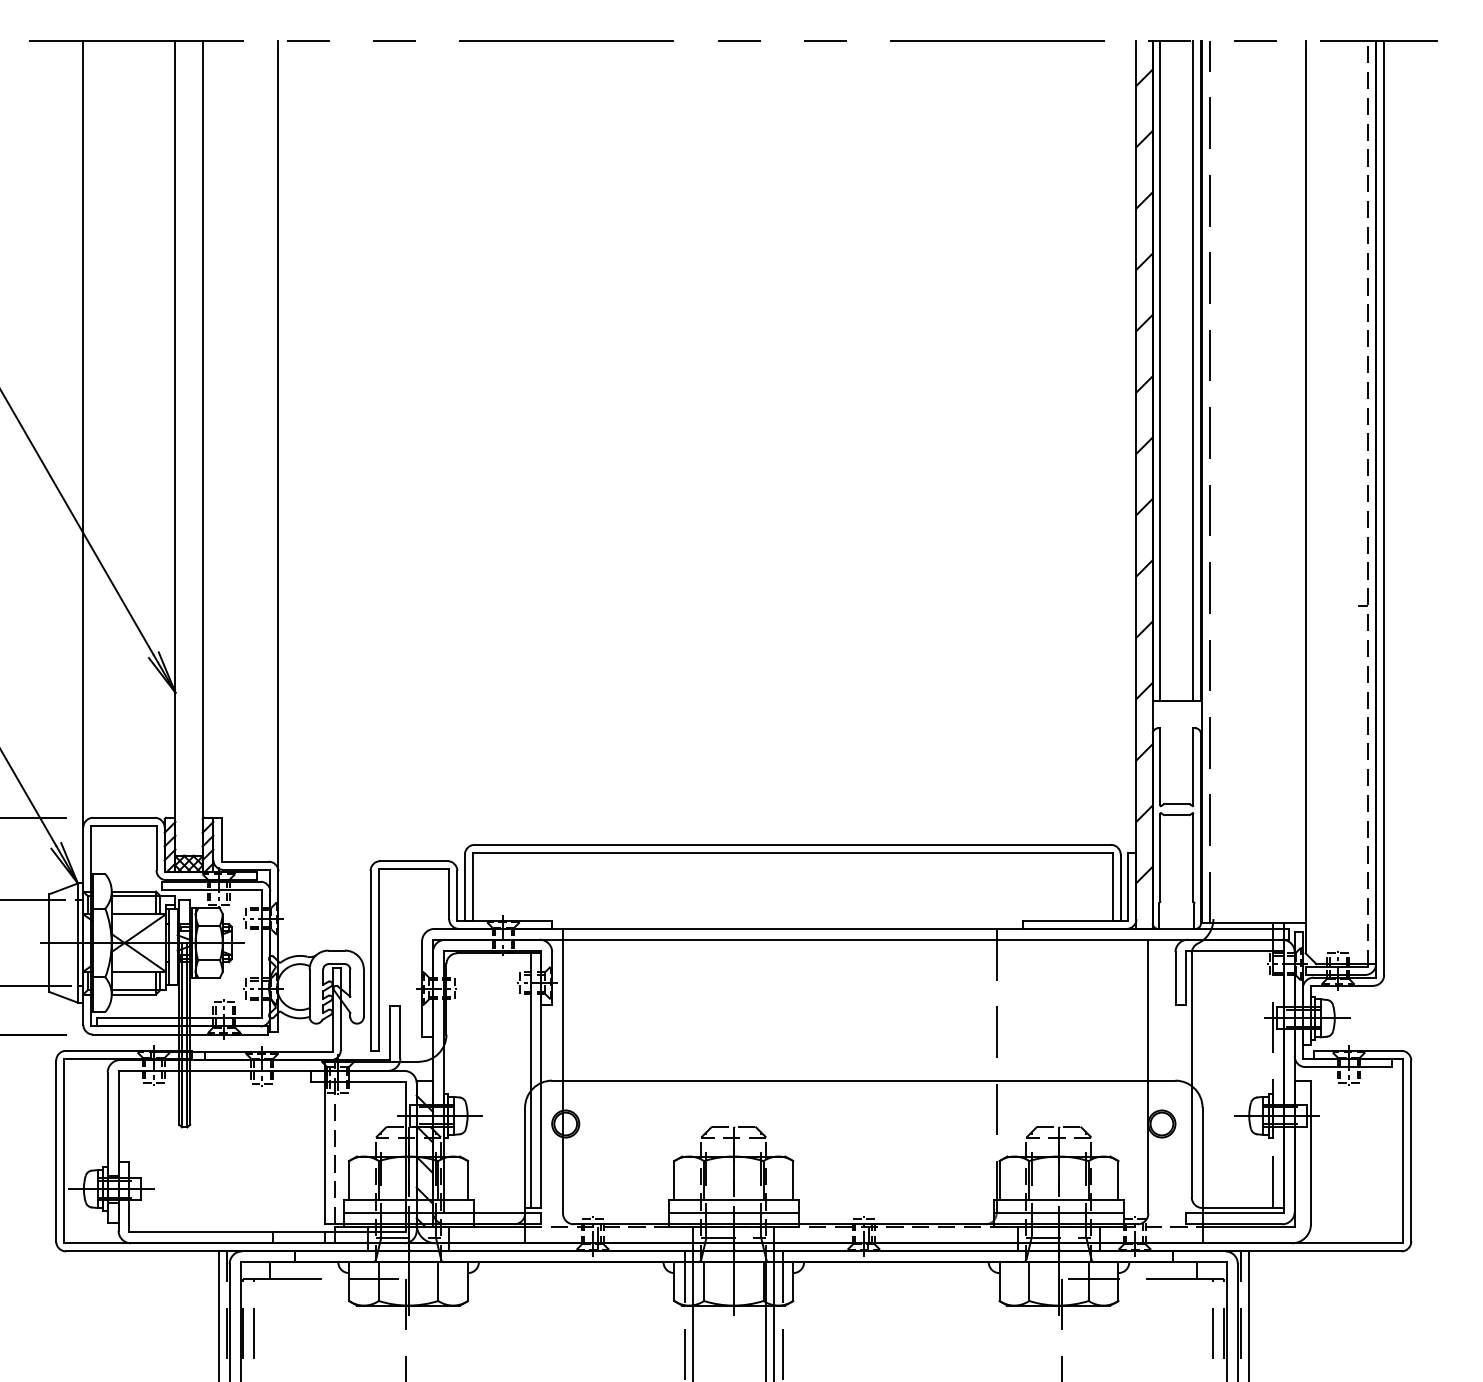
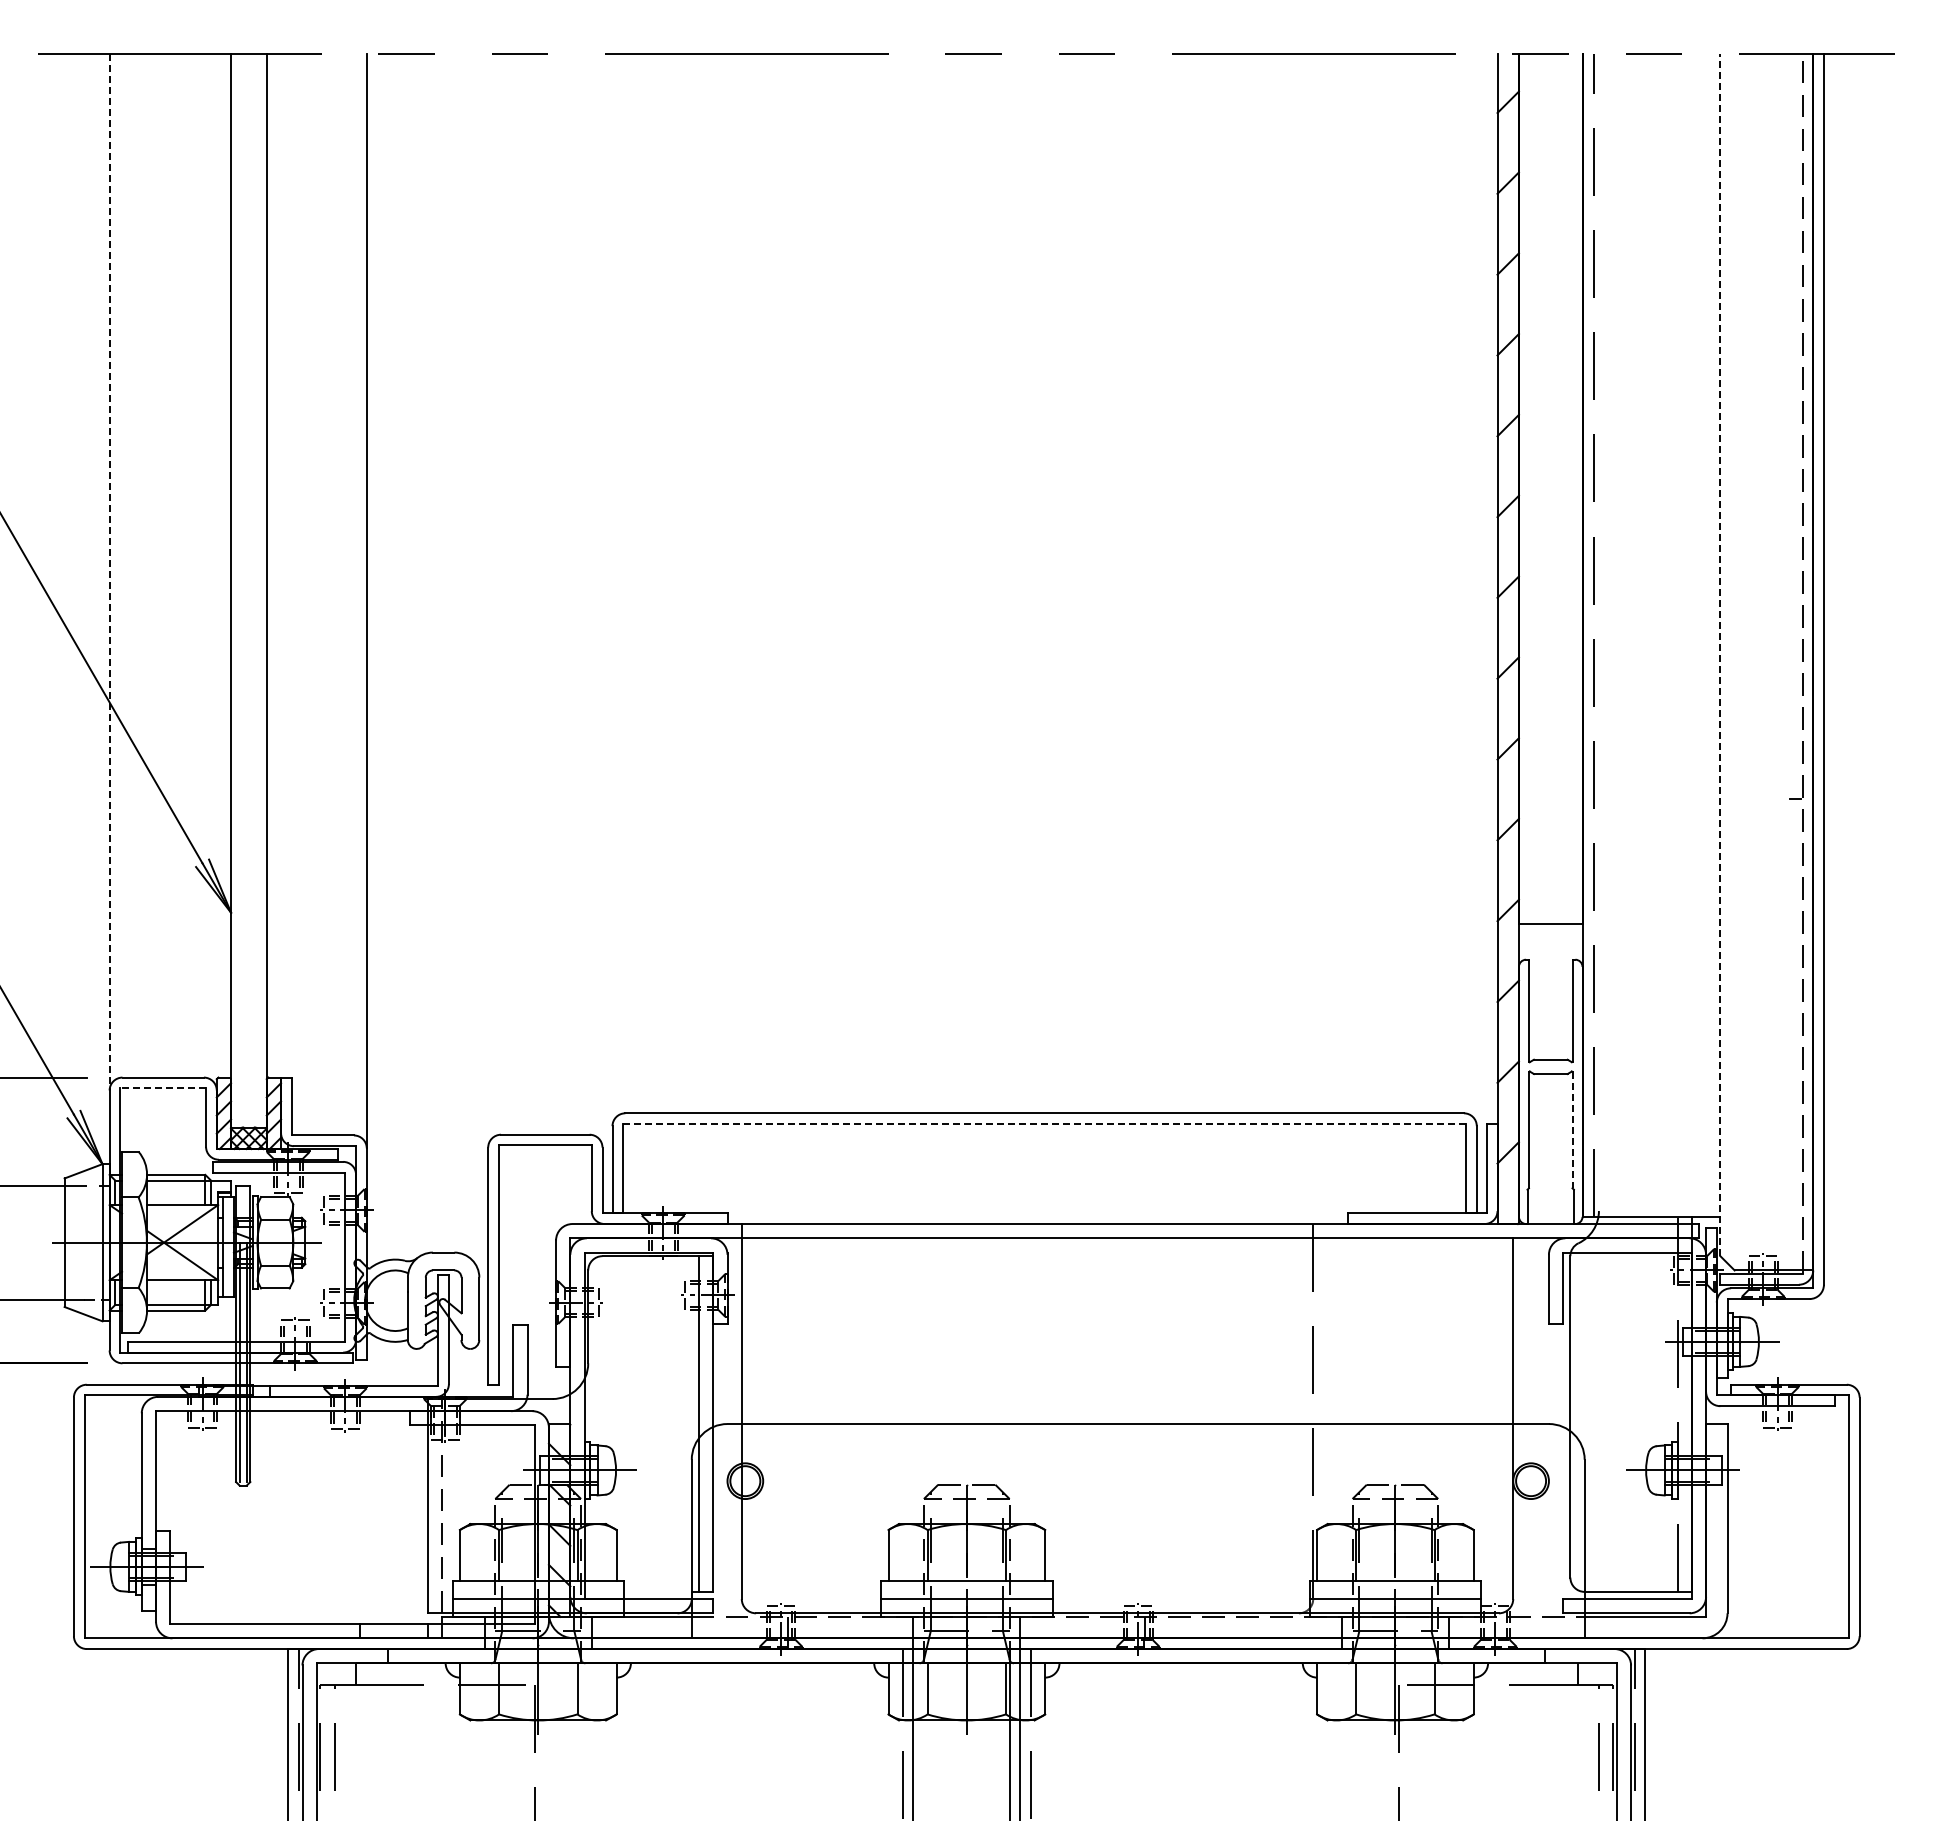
line: (1159, 371) -> (1528, 489), removed
line: (1193, 371) -> (1572, 489), removed
line: (83, 434) -> (109, 572), solid -> dashed
line: (1305, 497) -> (1720, 655), solid -> dashed
line: (124, 826) -> (163, 1088), solid -> dashed
line: (792, 853) -> (1044, 1124), solid -> dashed
line: (1193, 857) -> (1572, 1130), solid -> dashed

